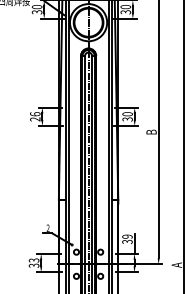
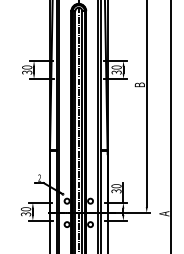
text: (35, 116) -> (27, 69), 26 -> 30
text: (127, 236) -> (116, 186), 39 -> 30
text: (34, 260) -> (26, 209), 33 -> 30

